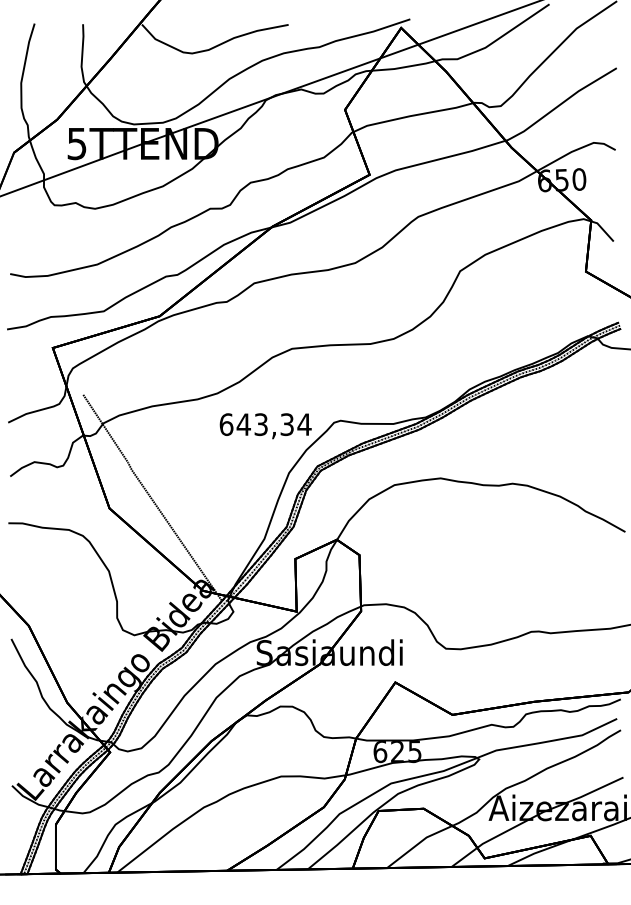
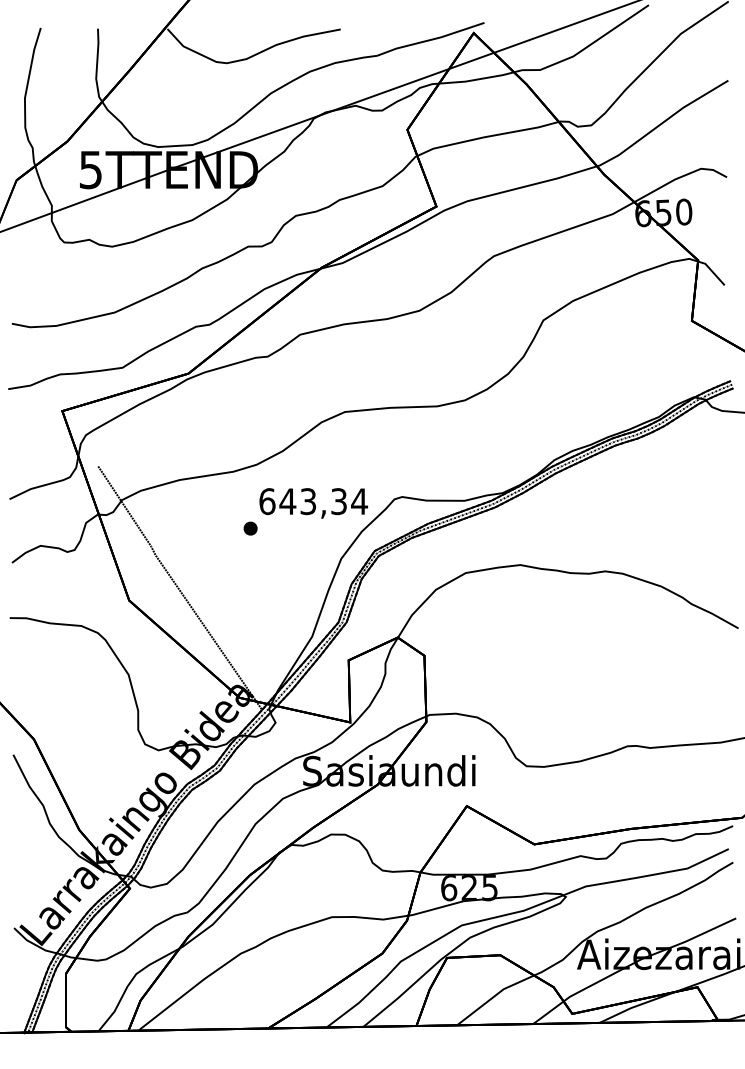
part: (212, 447) -> (250, 528), added

